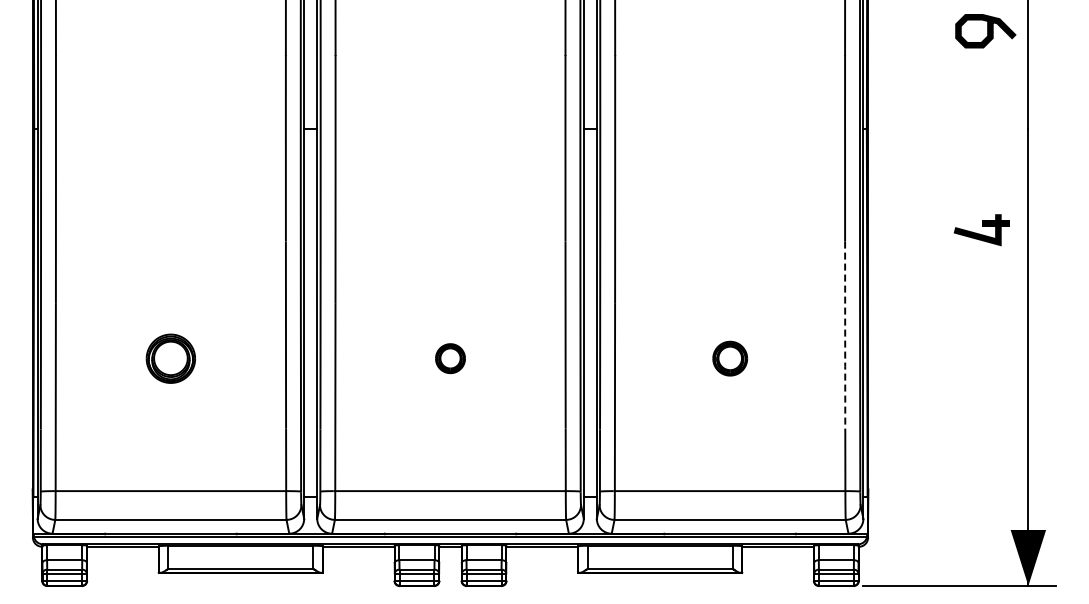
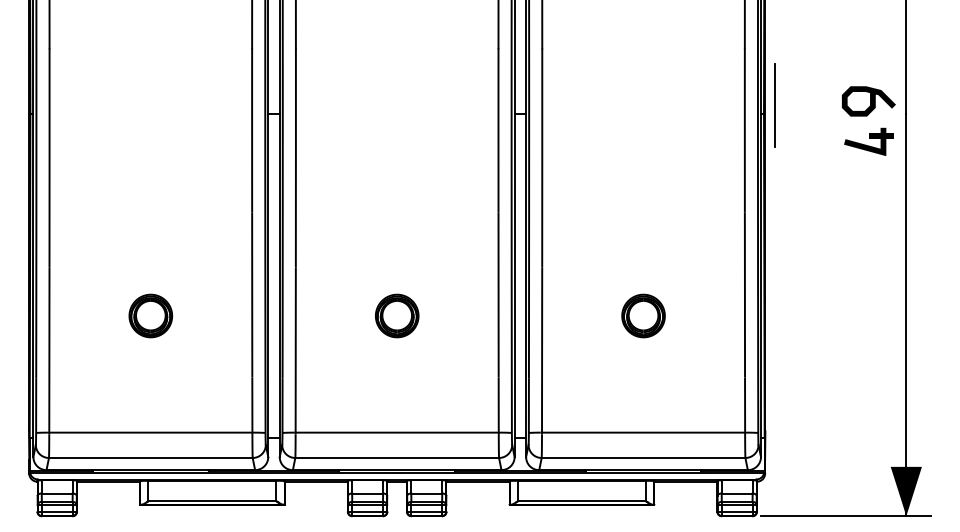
curve: (987, 31) -> (870, 101), moved
line: (879, 119) -> (775, 105), added
part: (981, 230) -> (868, 142), moved
line: (845, 335) -> (745, 295), dashed -> solid
part: (450, 358) -> (397, 315), size x1.67
part: (730, 358) -> (643, 315), size x1.43

